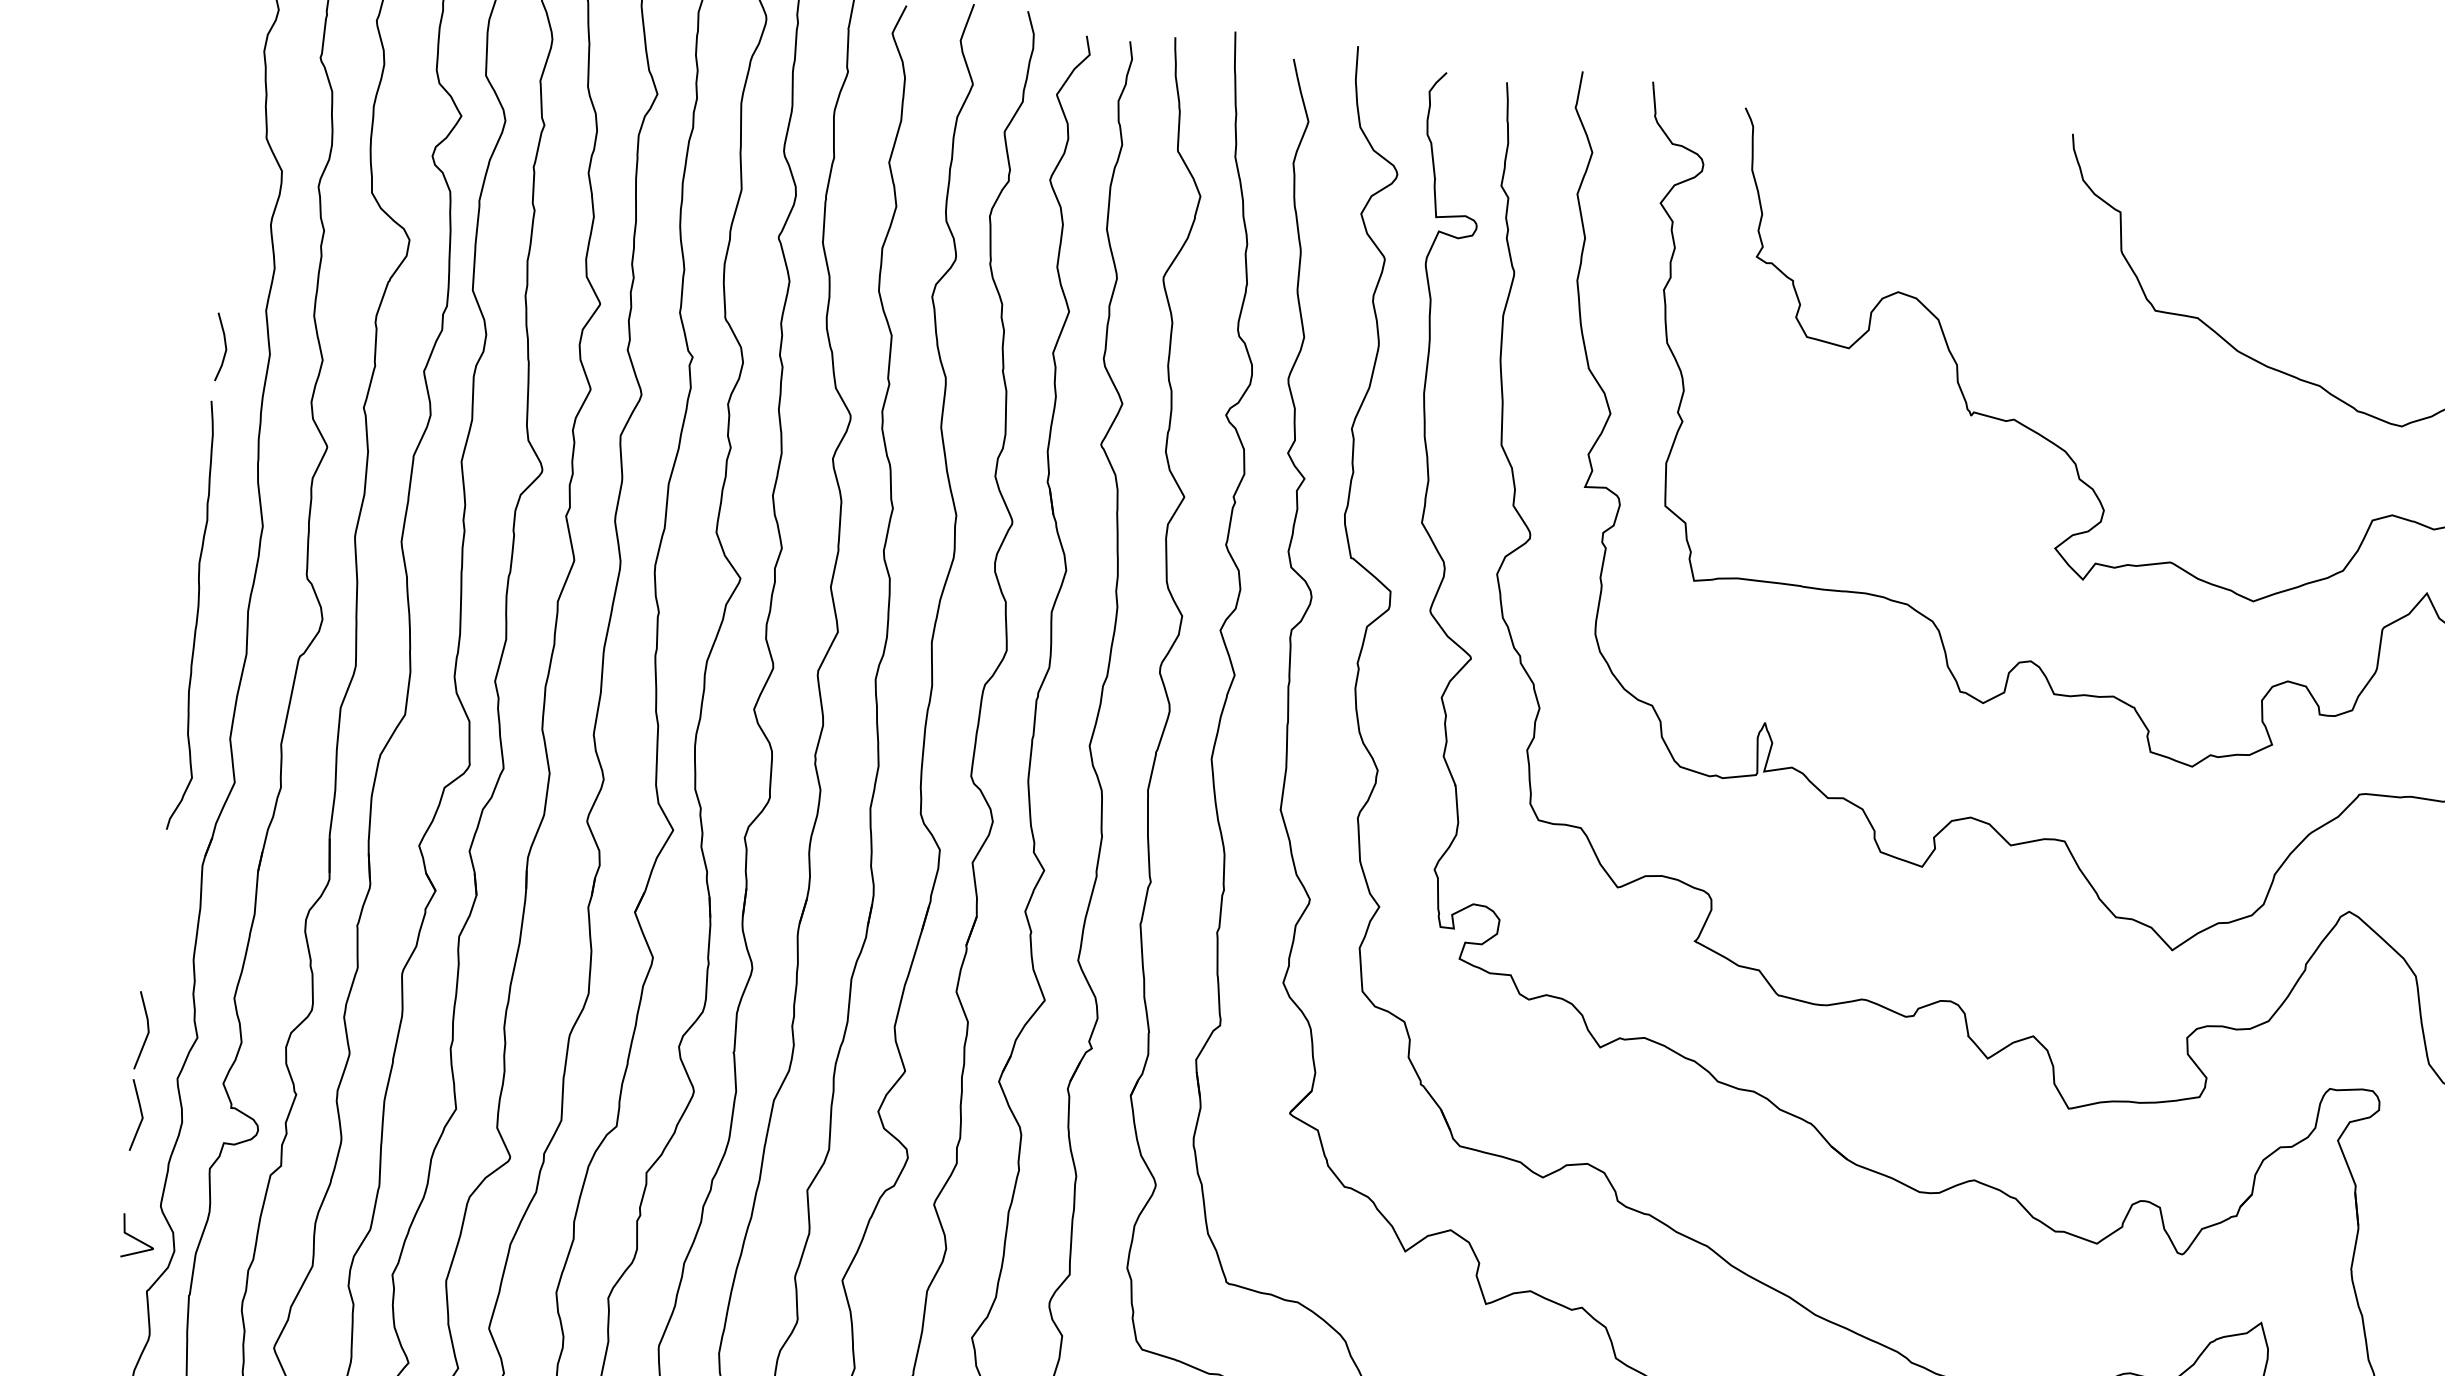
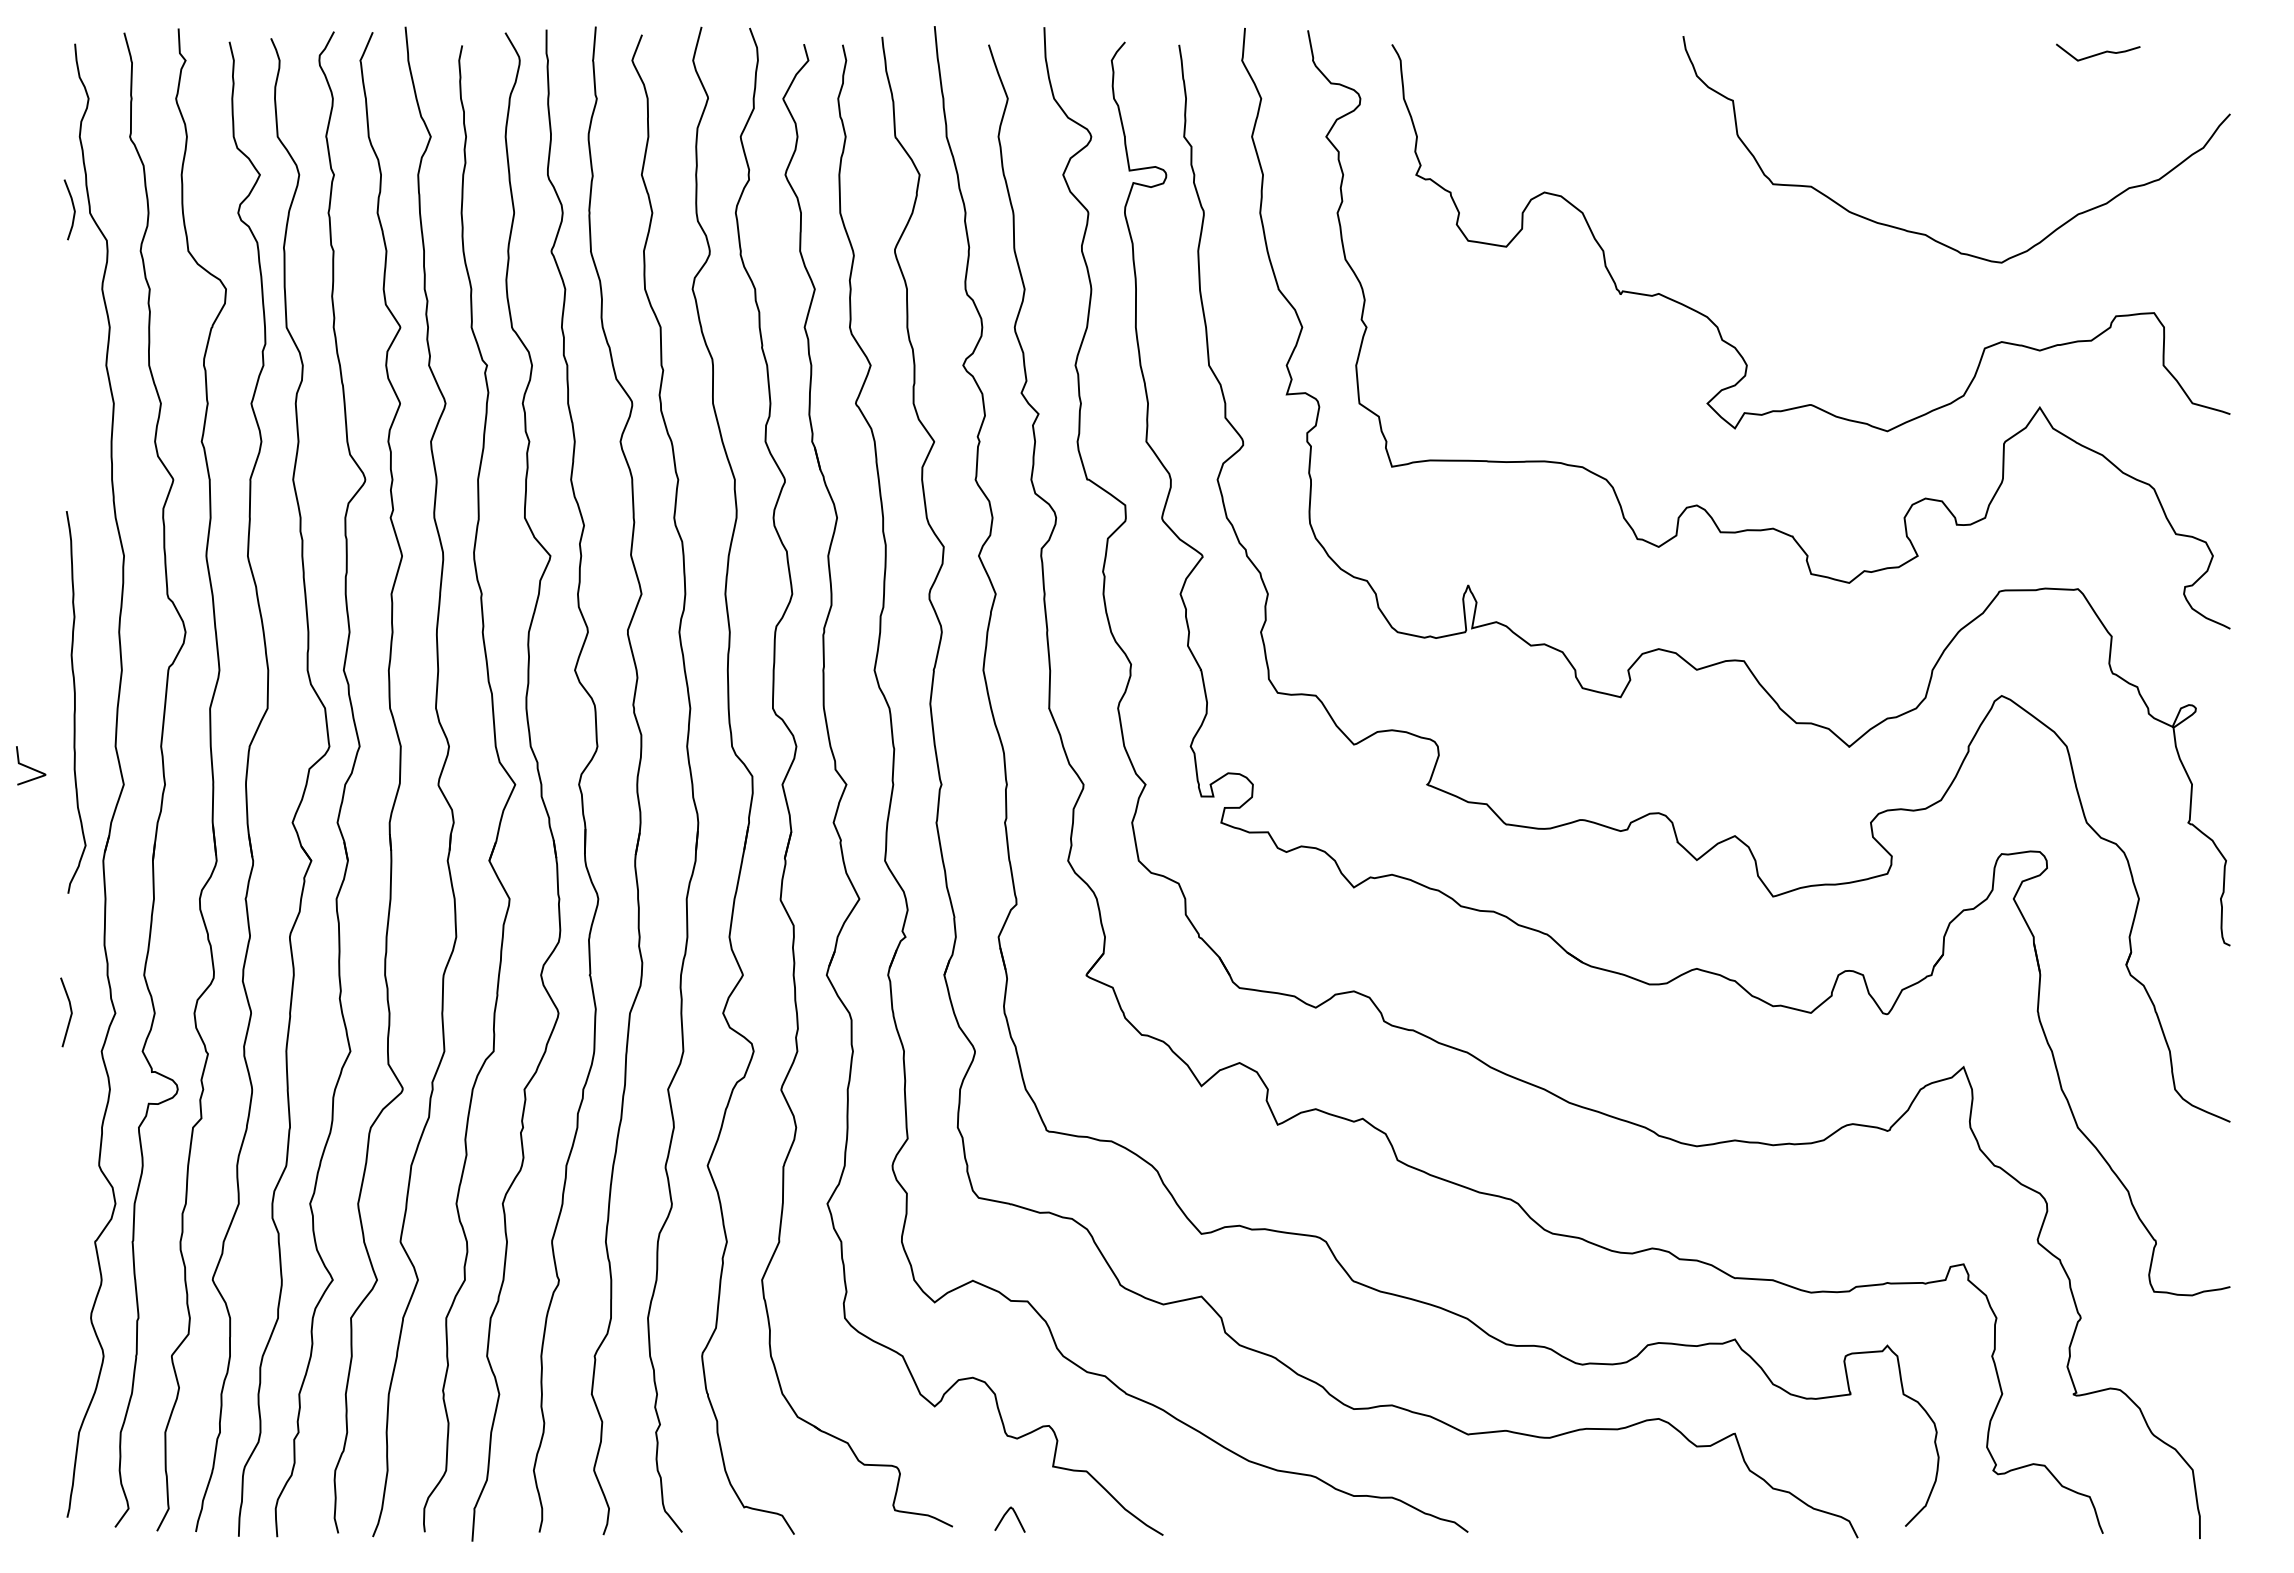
line: (225, 347) -> (73, 209), moved
curve: (198, 616) -> (75, 702), moved
line: (140, 1114) -> (72, 1086), removed
curve: (138, 1238) -> (31, 767), moved

